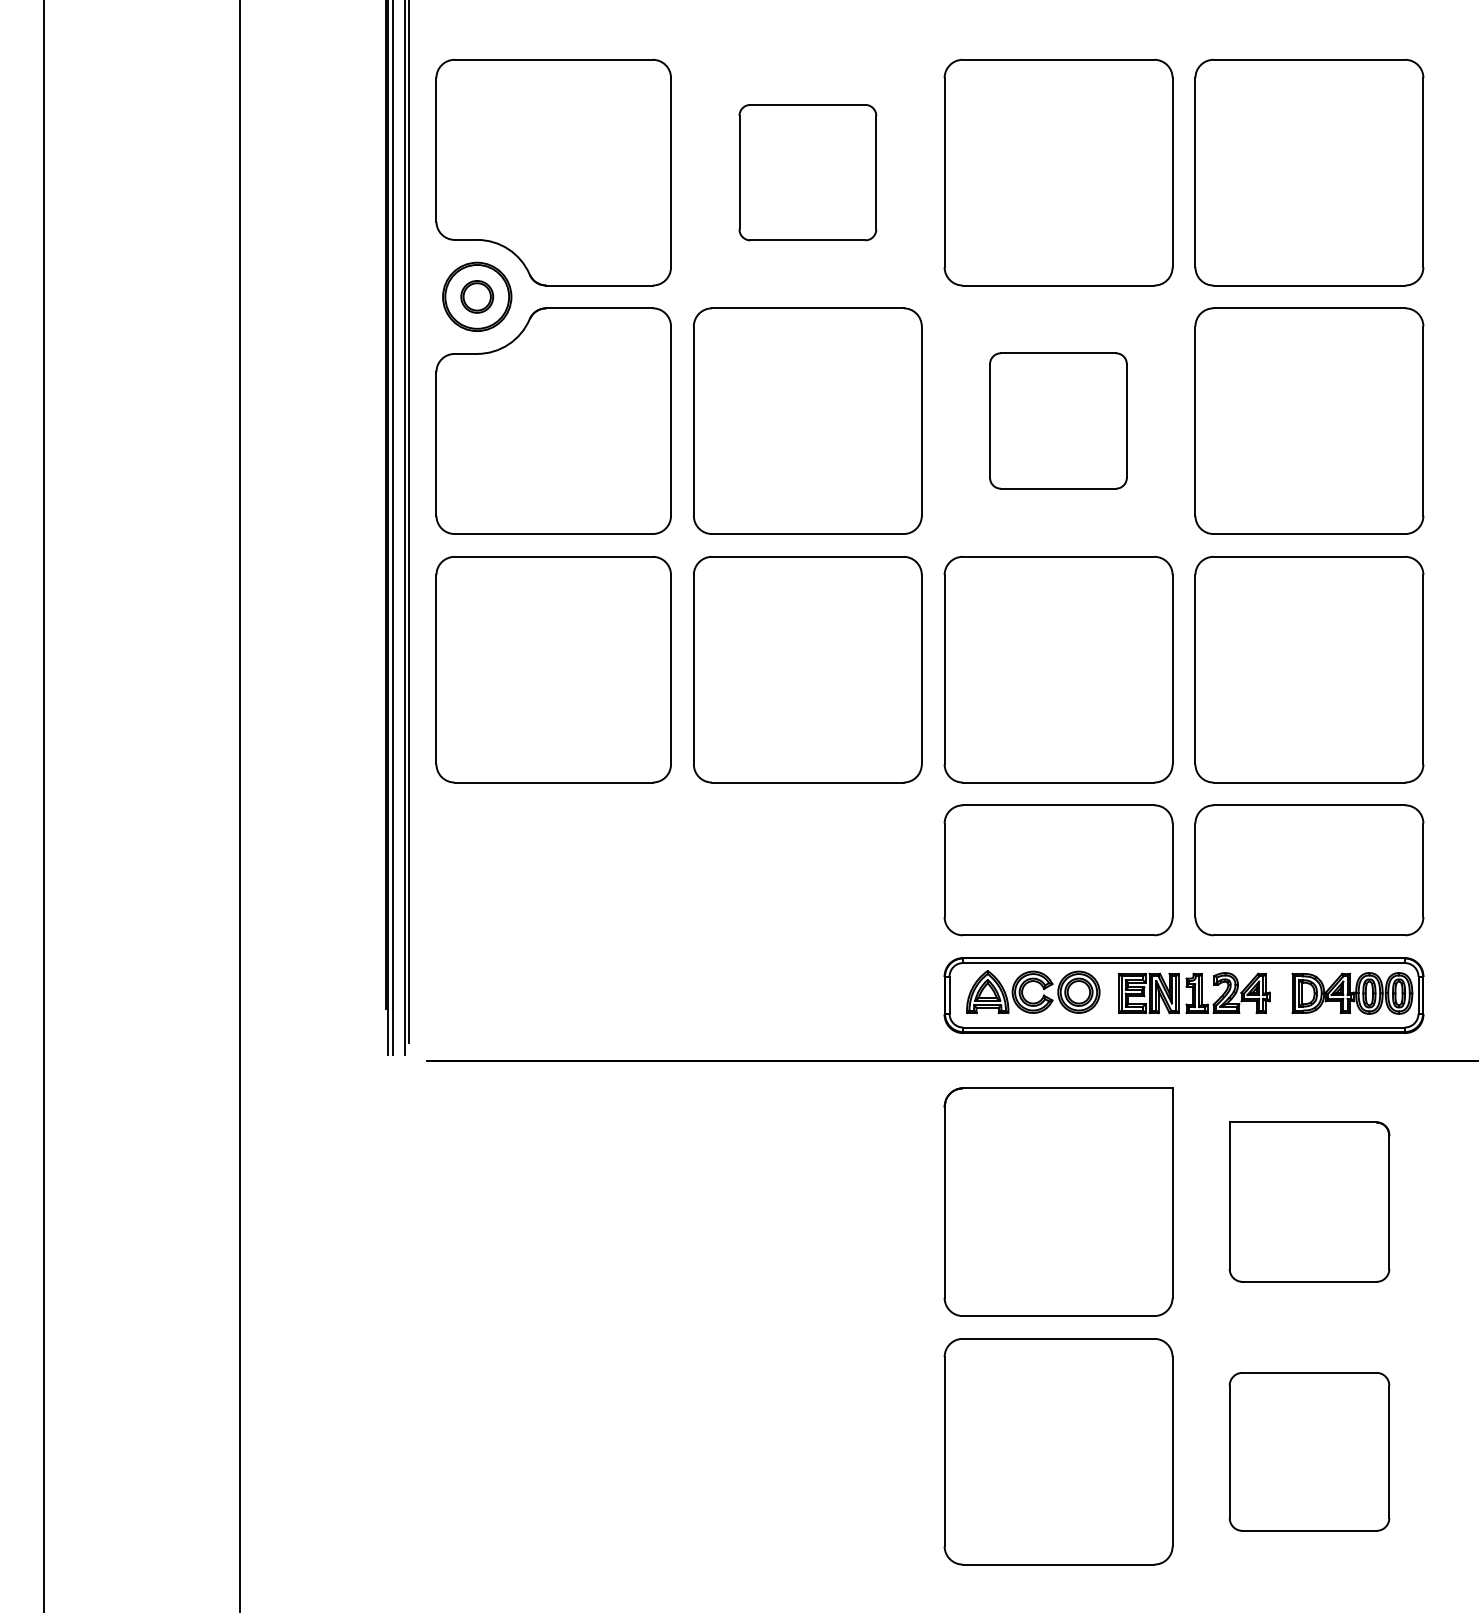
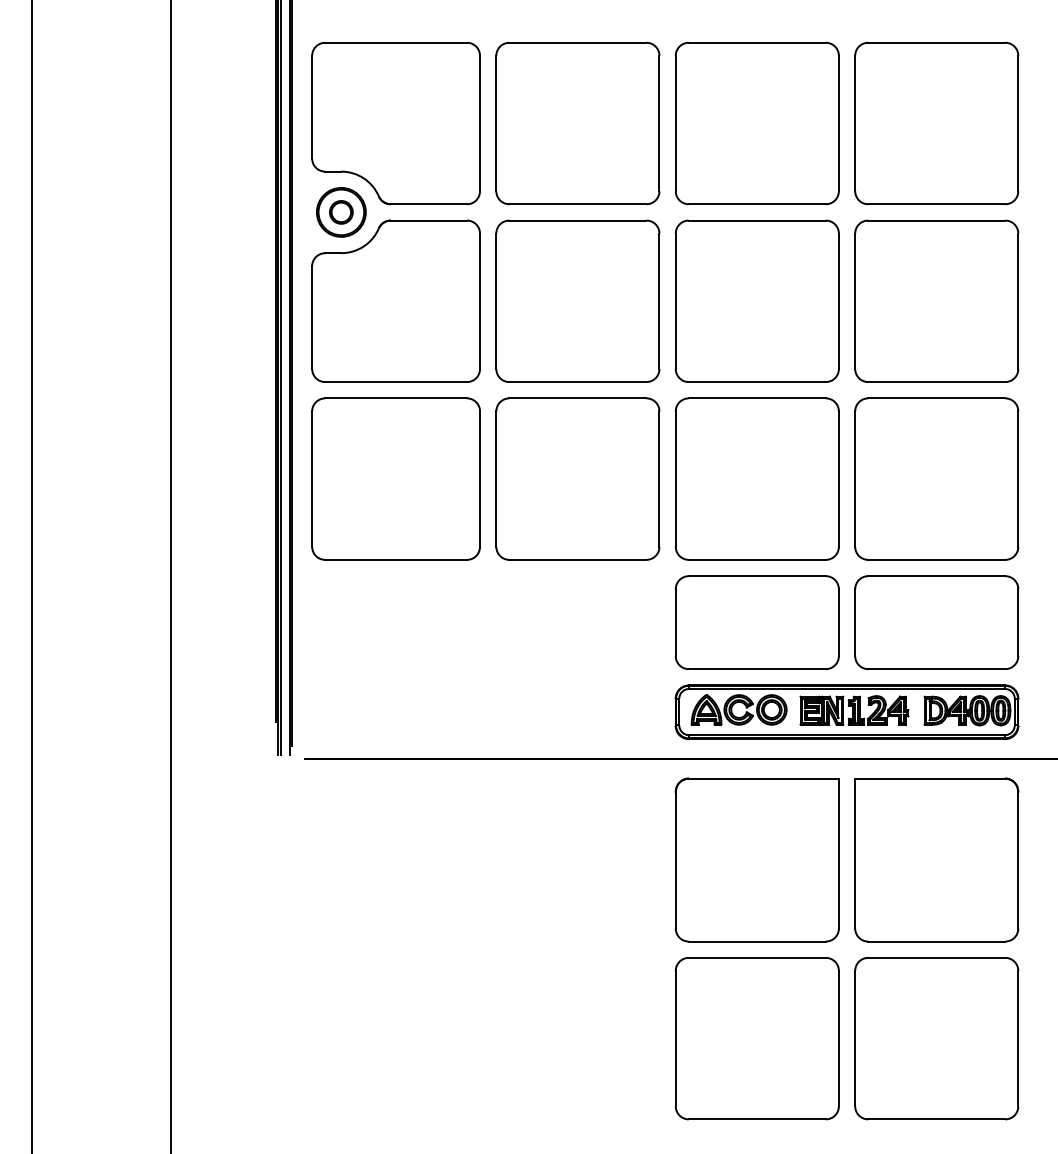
part: (807, 172) -> (577, 123), size x1.67
part: (1057, 420) -> (756, 300), size x1.67
part: (1309, 1201) -> (936, 859), size x1.43
part: (1309, 1451) -> (936, 1038), size x1.43

